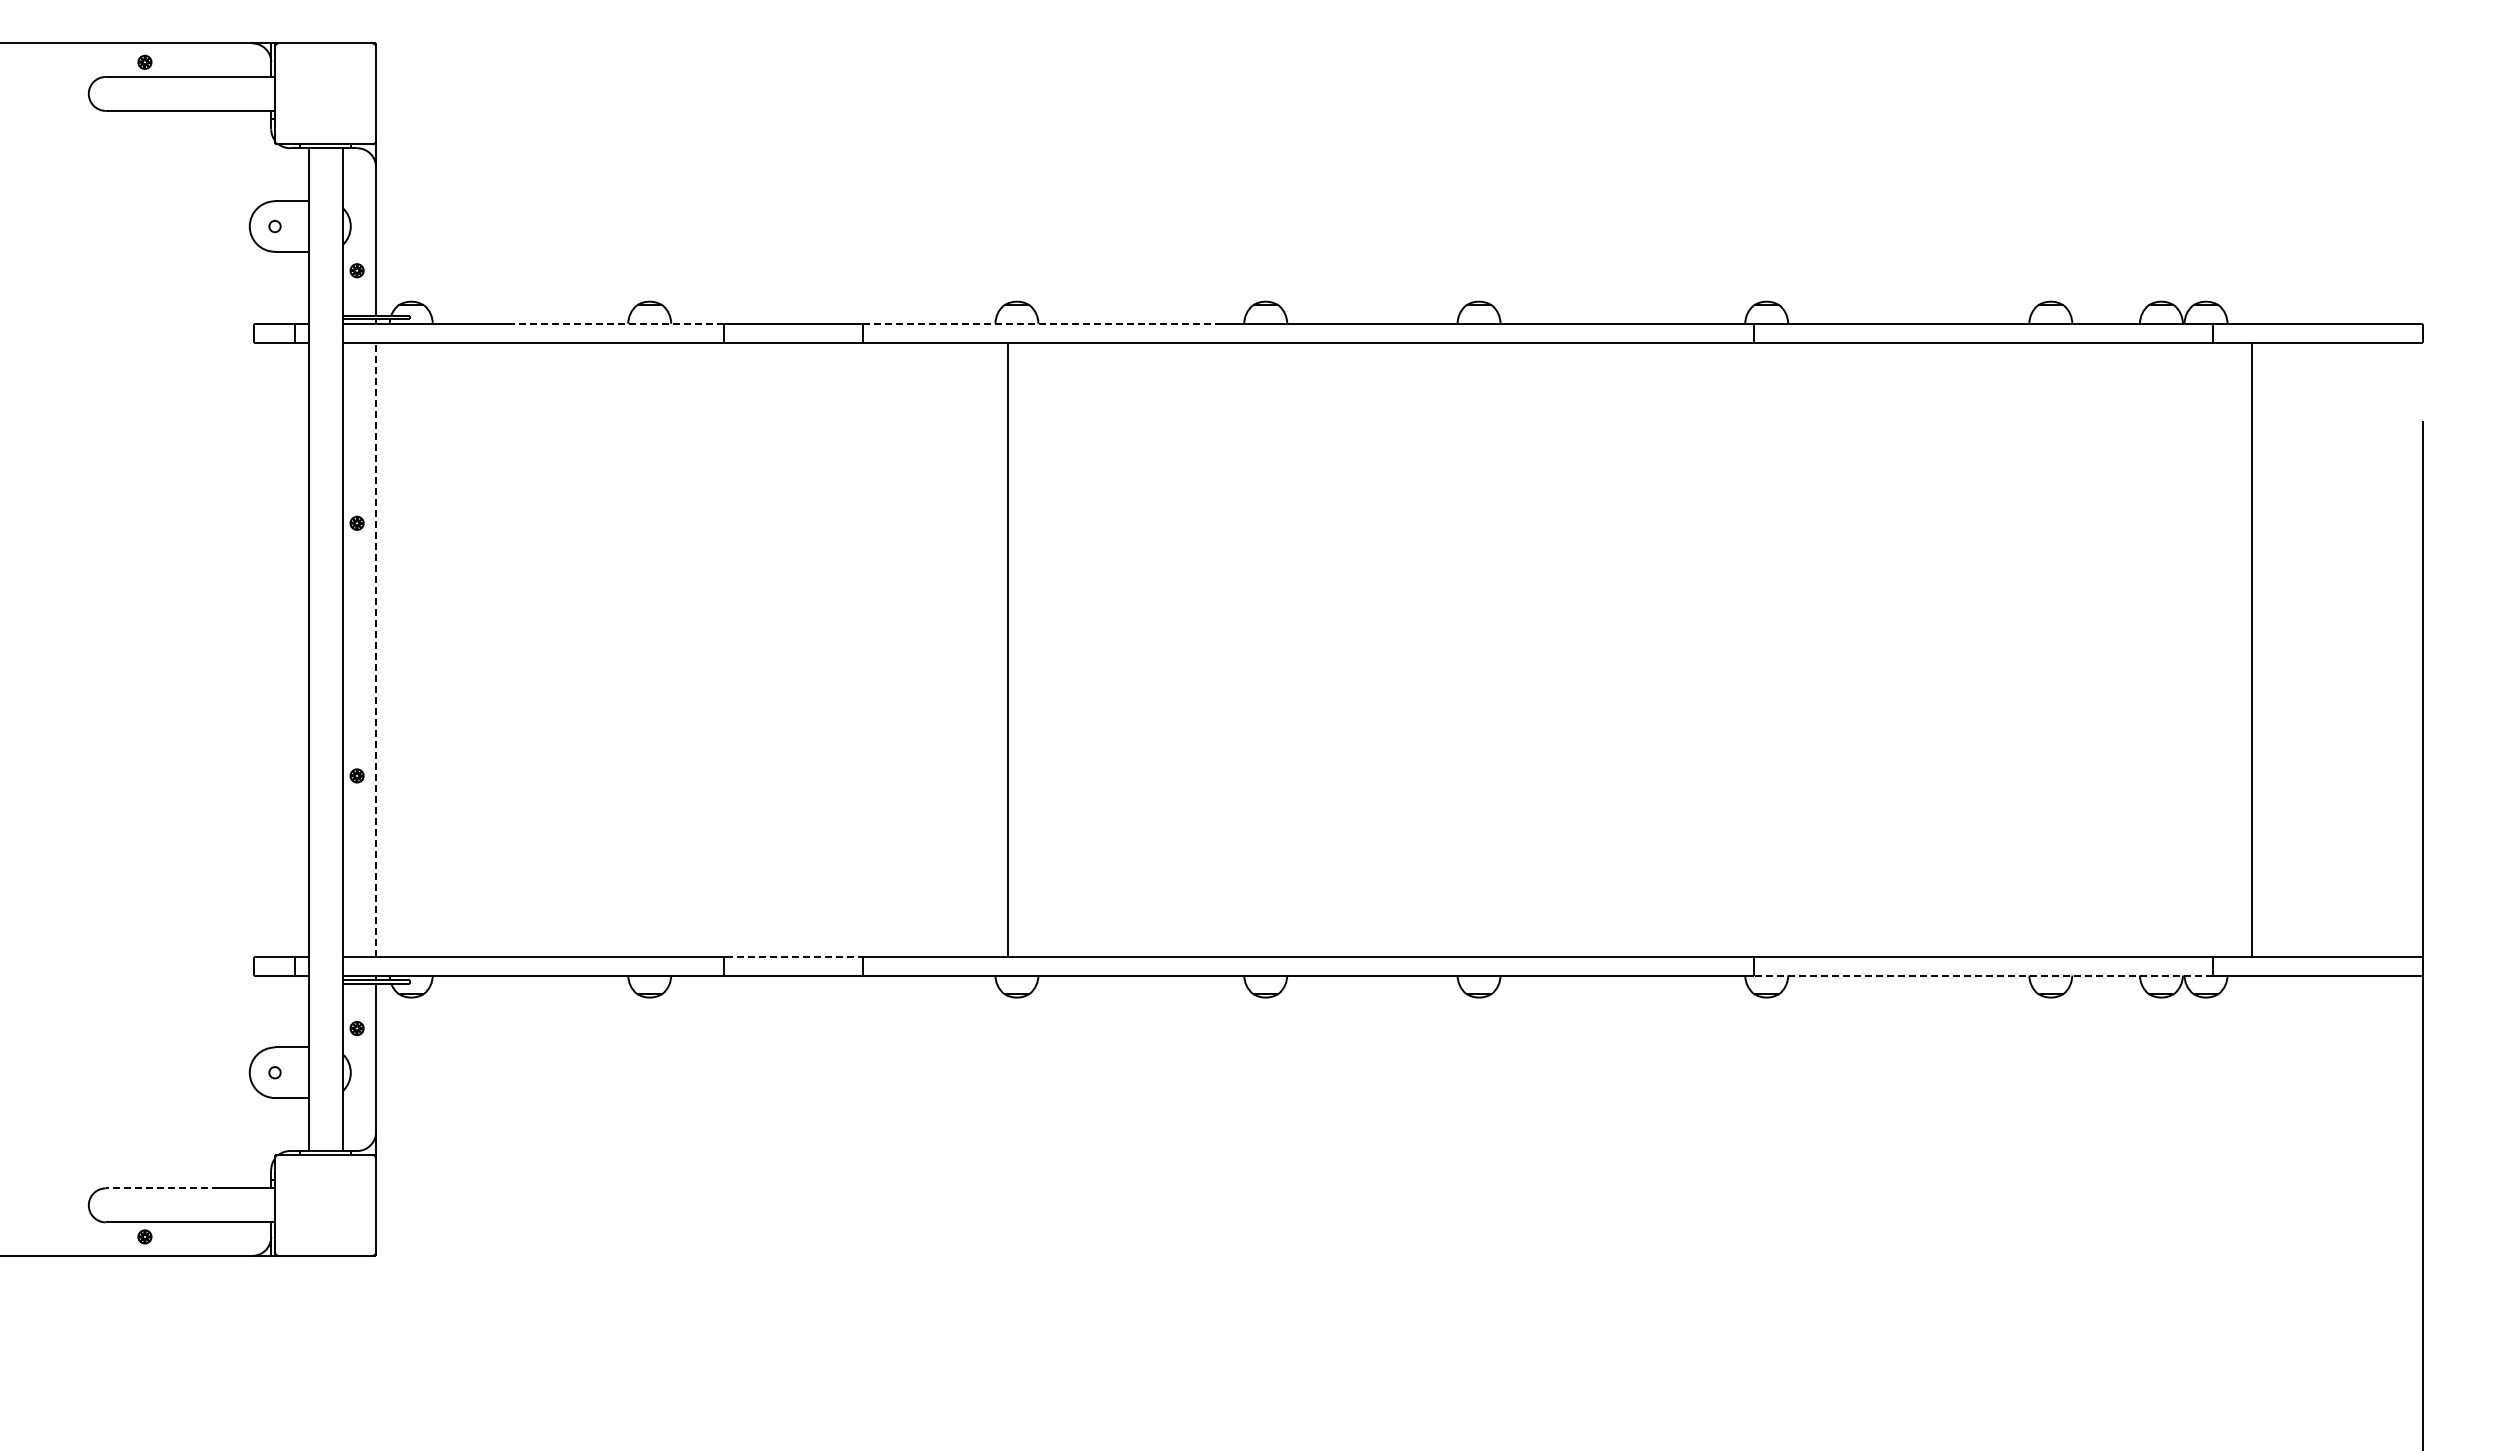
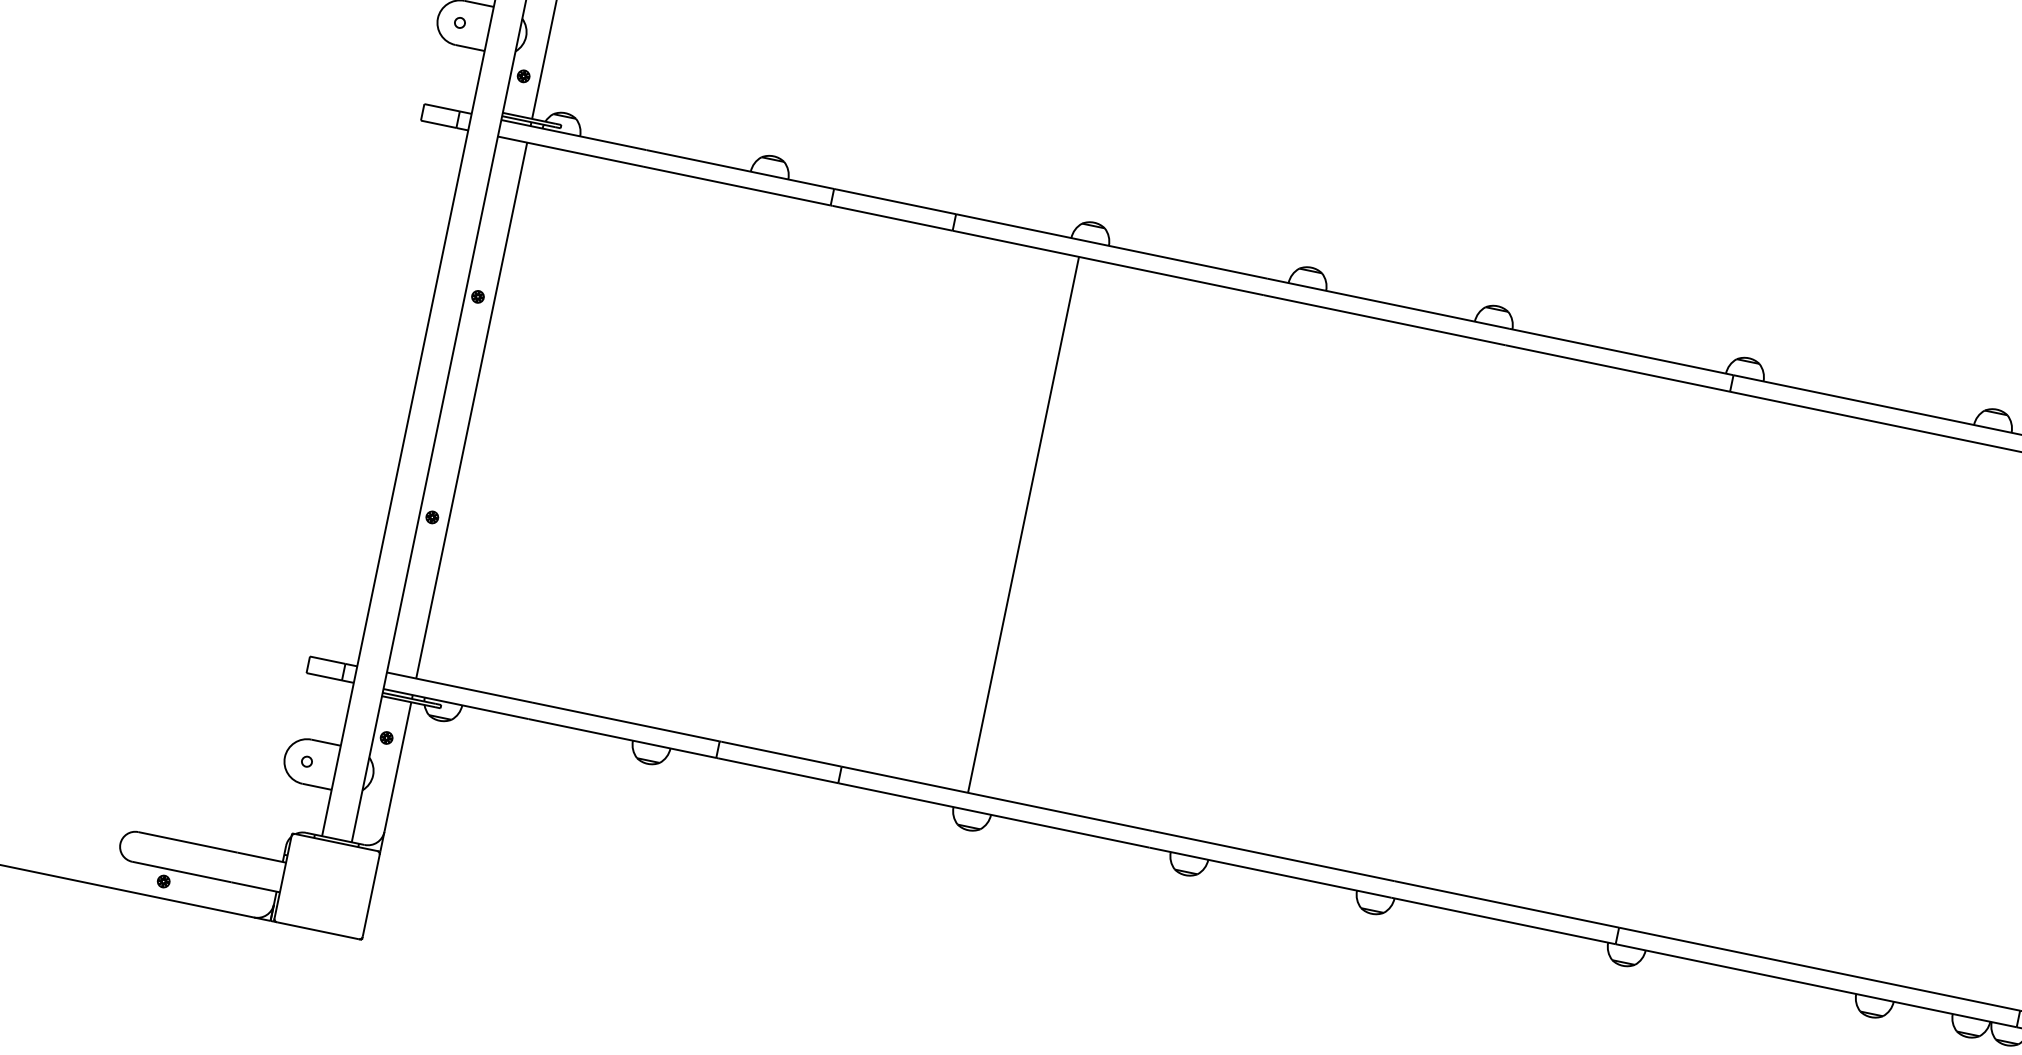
line: (615, 323) -> (739, 169), dashed -> solid
line: (1042, 323) -> (1112, 246), dashed -> solid
line: (376, 649) -> (472, 410), dashed -> solid
line: (794, 956) -> (781, 754), dashed -> solid
line: (1983, 975) -> (1816, 985), dashed -> solid
line: (162, 1188) -> (187, 842), dashed -> solid

